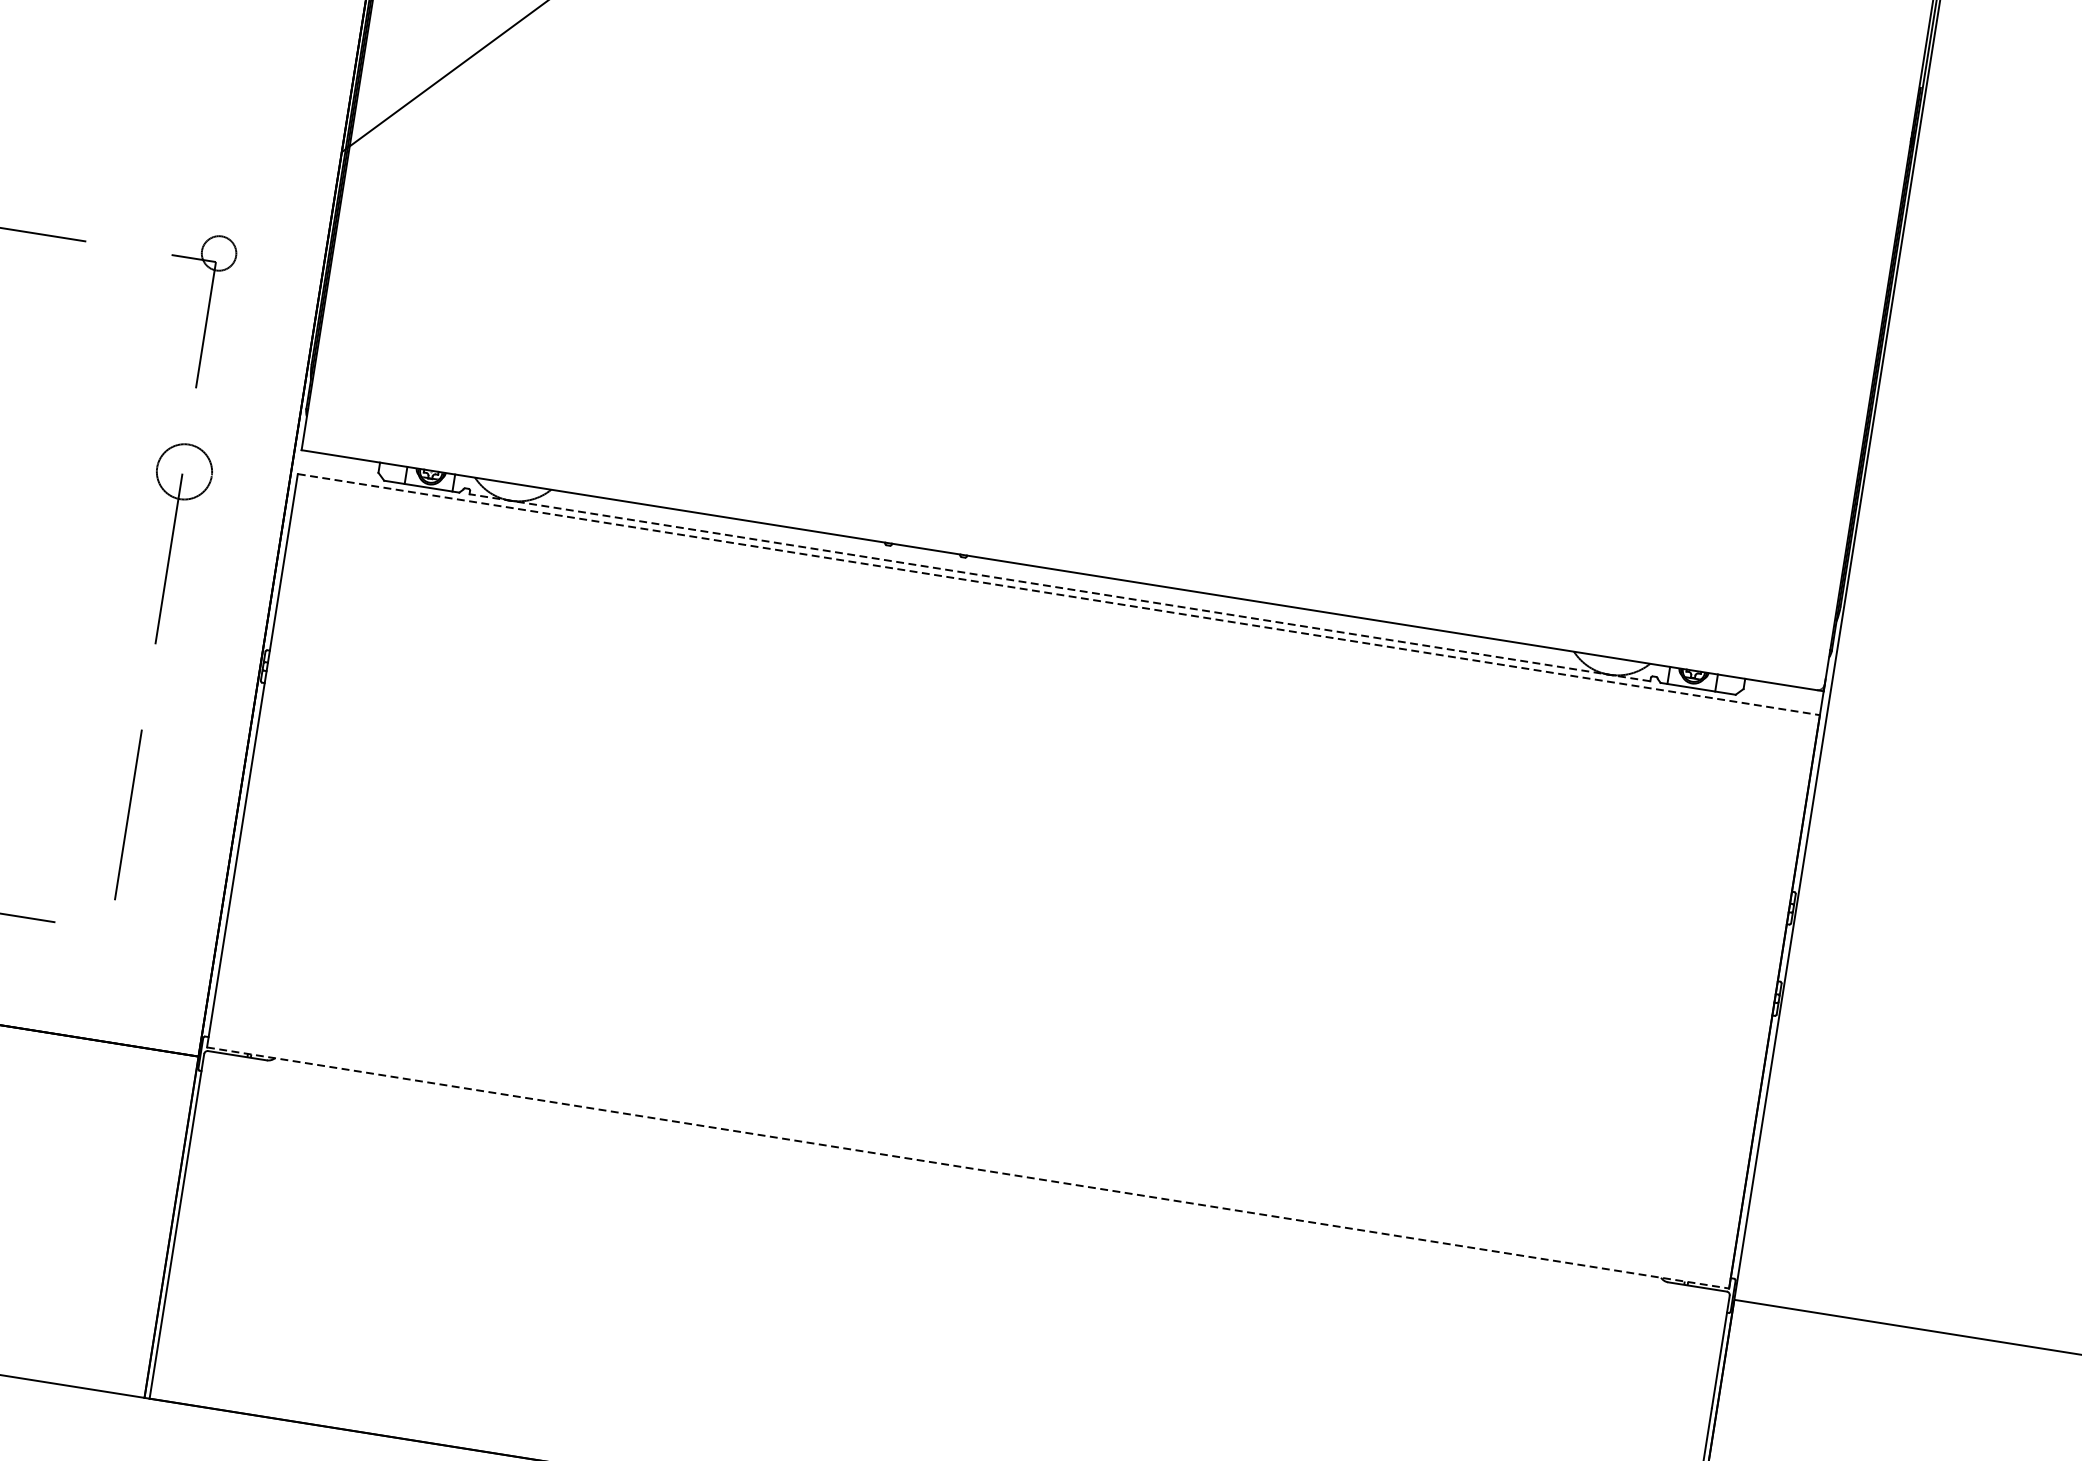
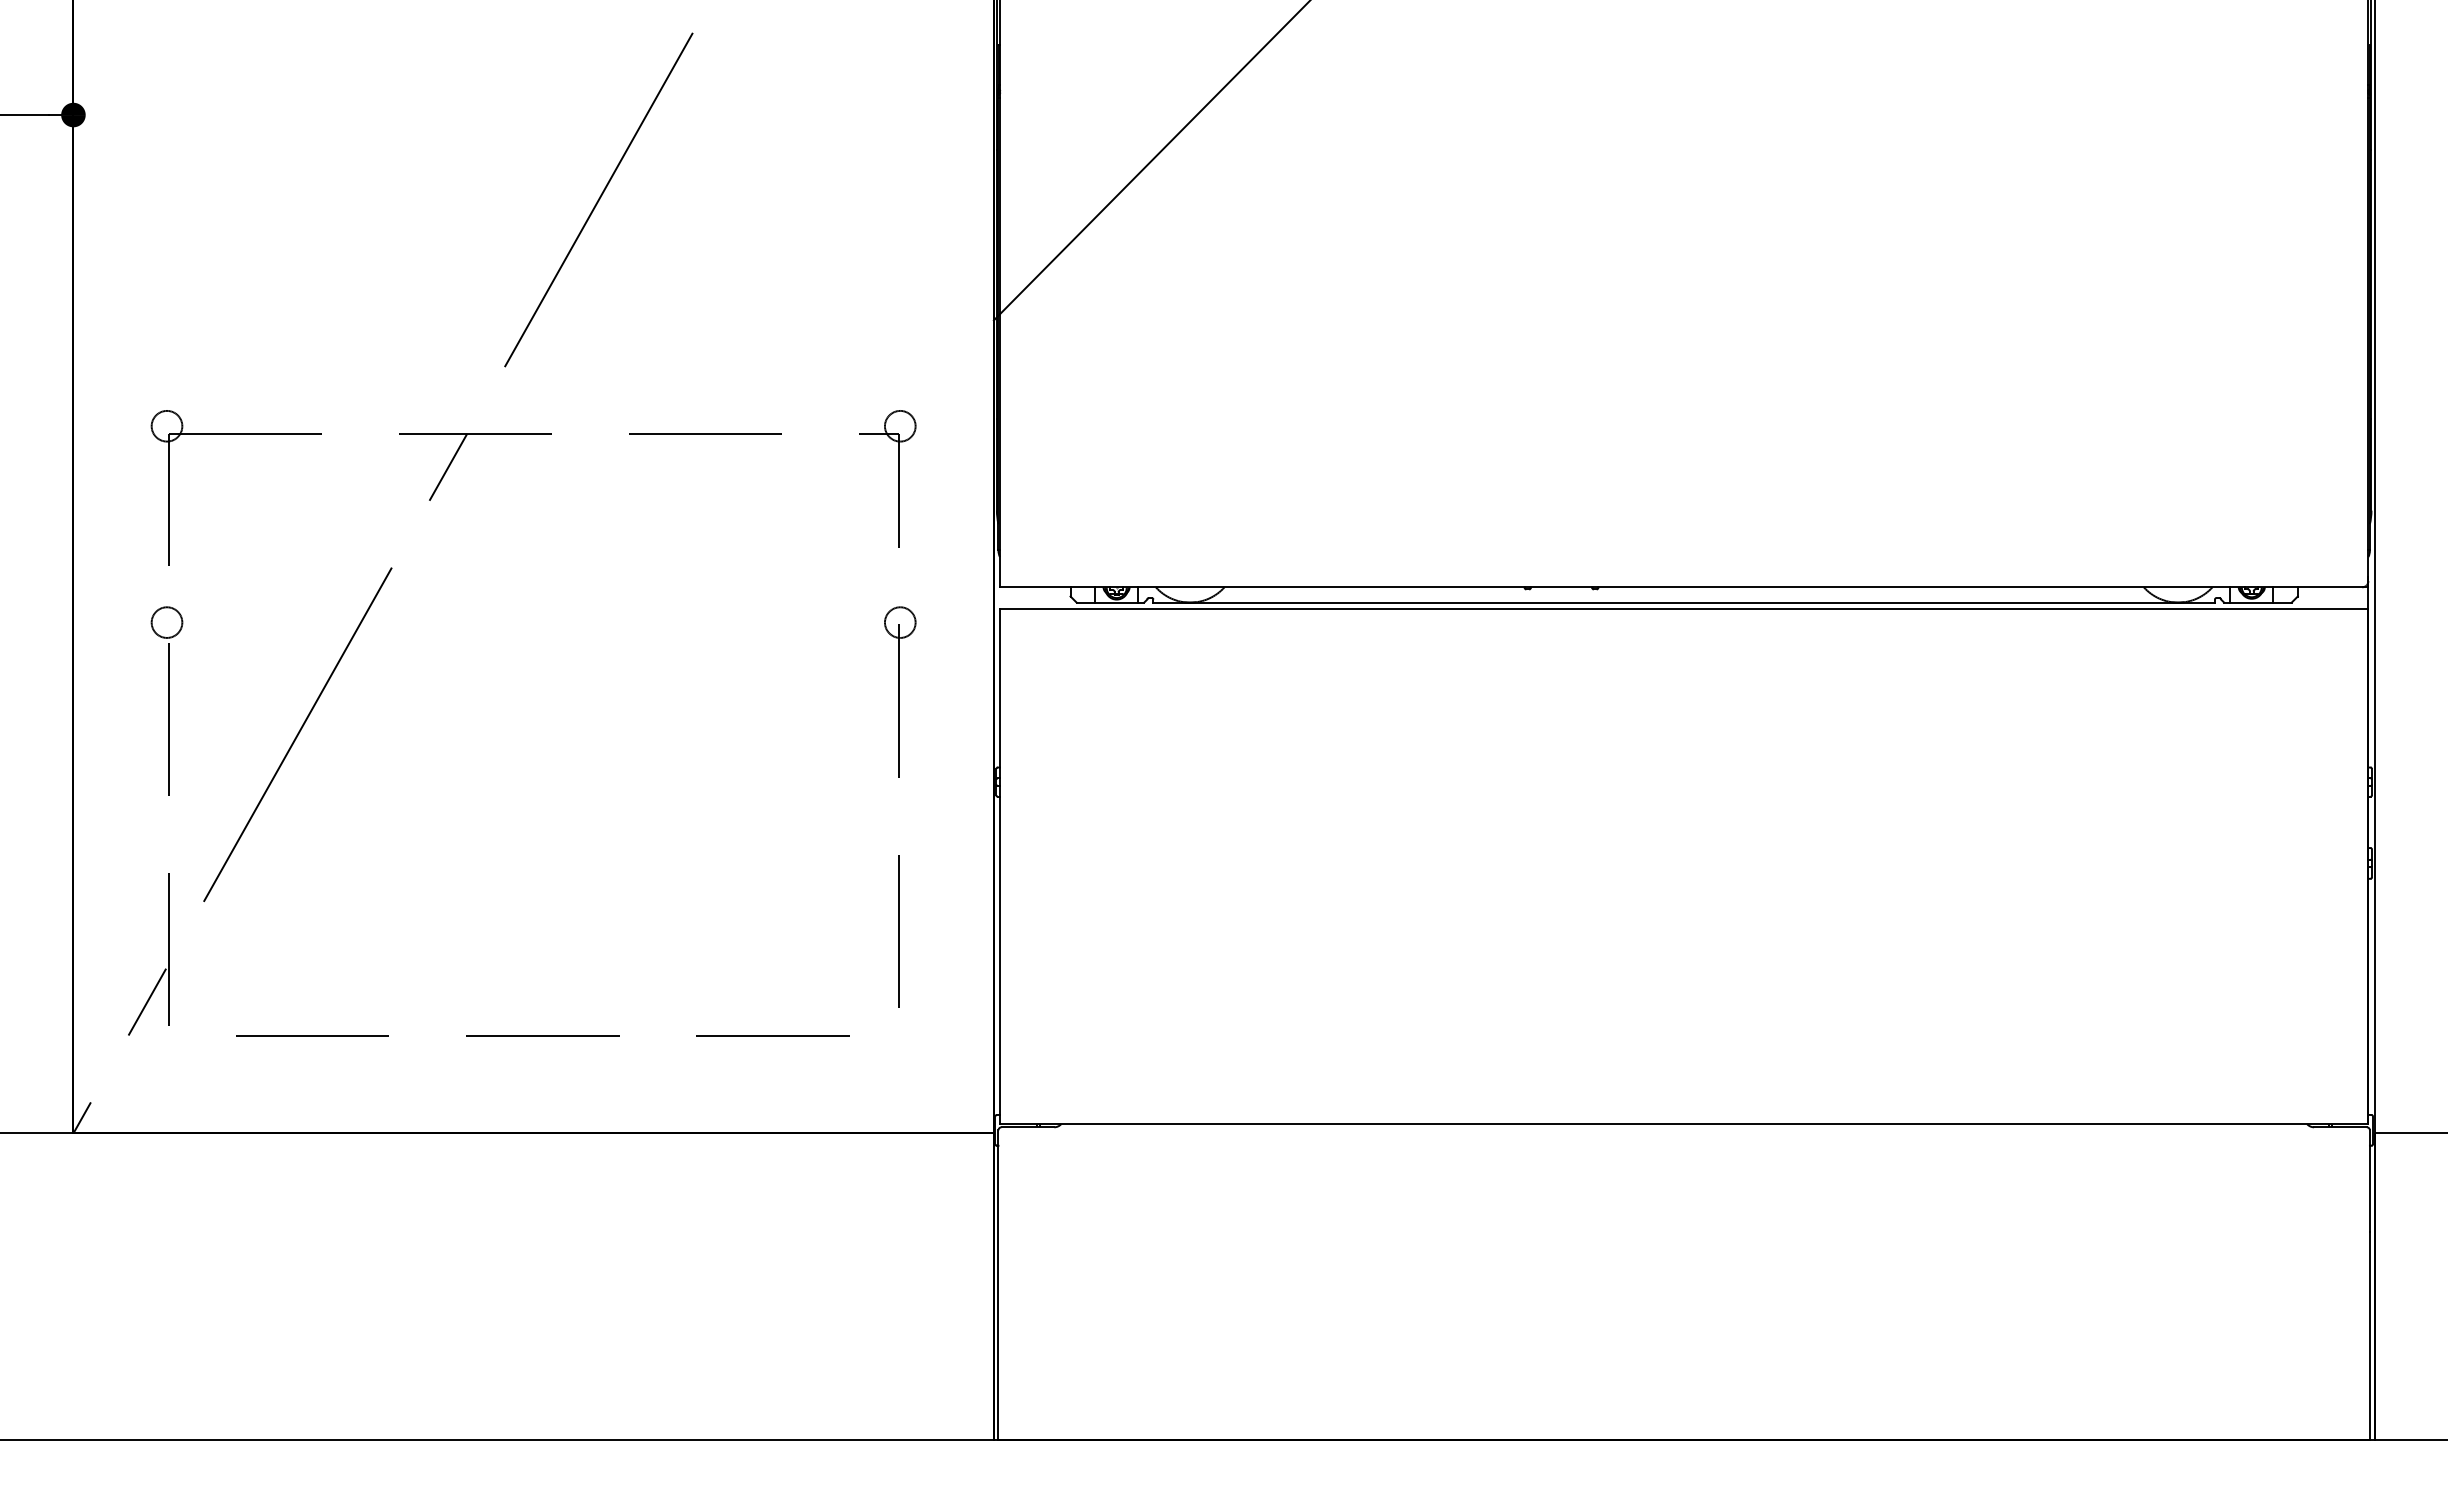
circle: (183, 471) -> (899, 622), size x0.62
line: (1060, 587) -> (1684, 602), dashed -> solid
line: (1059, 594) -> (1684, 608), dashed -> solid
line: (968, 1168) -> (1684, 1124), dashed -> solid

